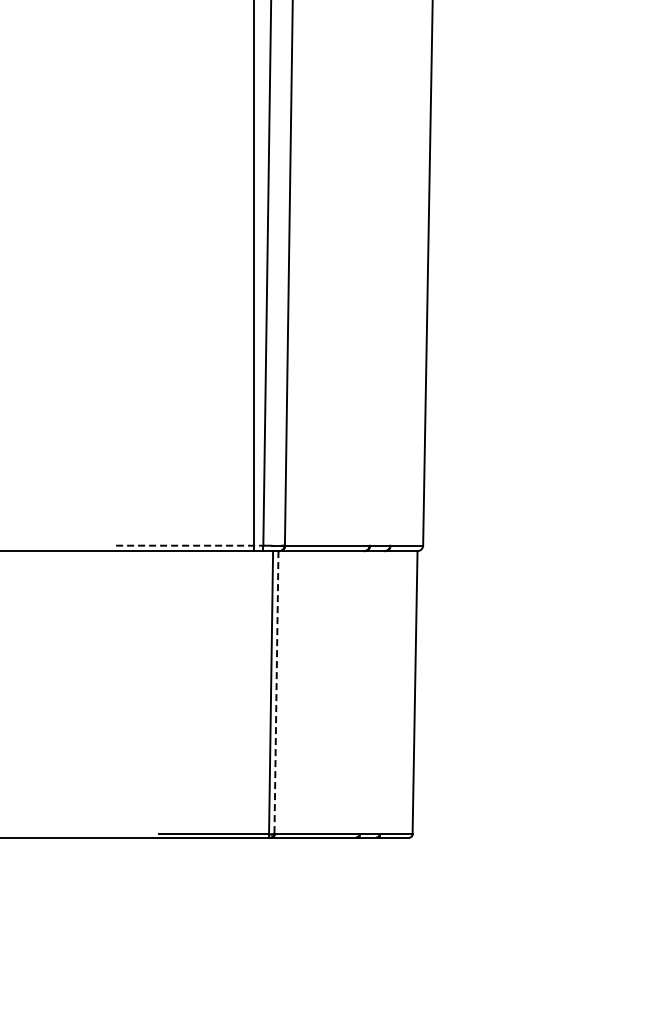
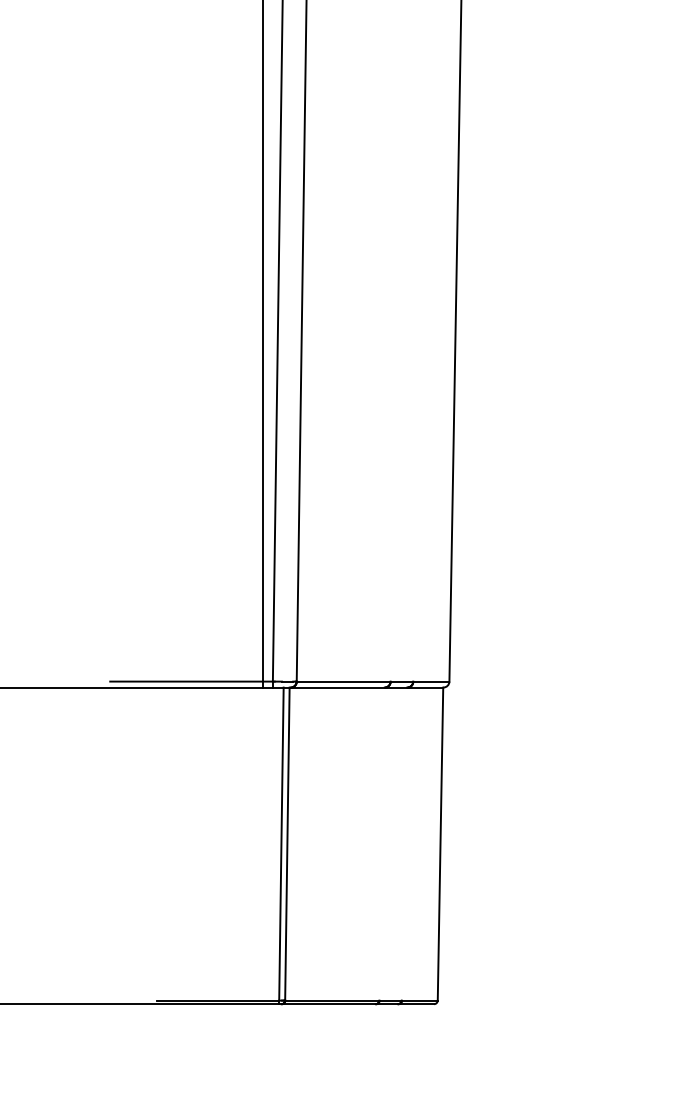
line: (191, 545) -> (193, 681), dashed -> solid
line: (276, 692) -> (287, 843), dashed -> solid

